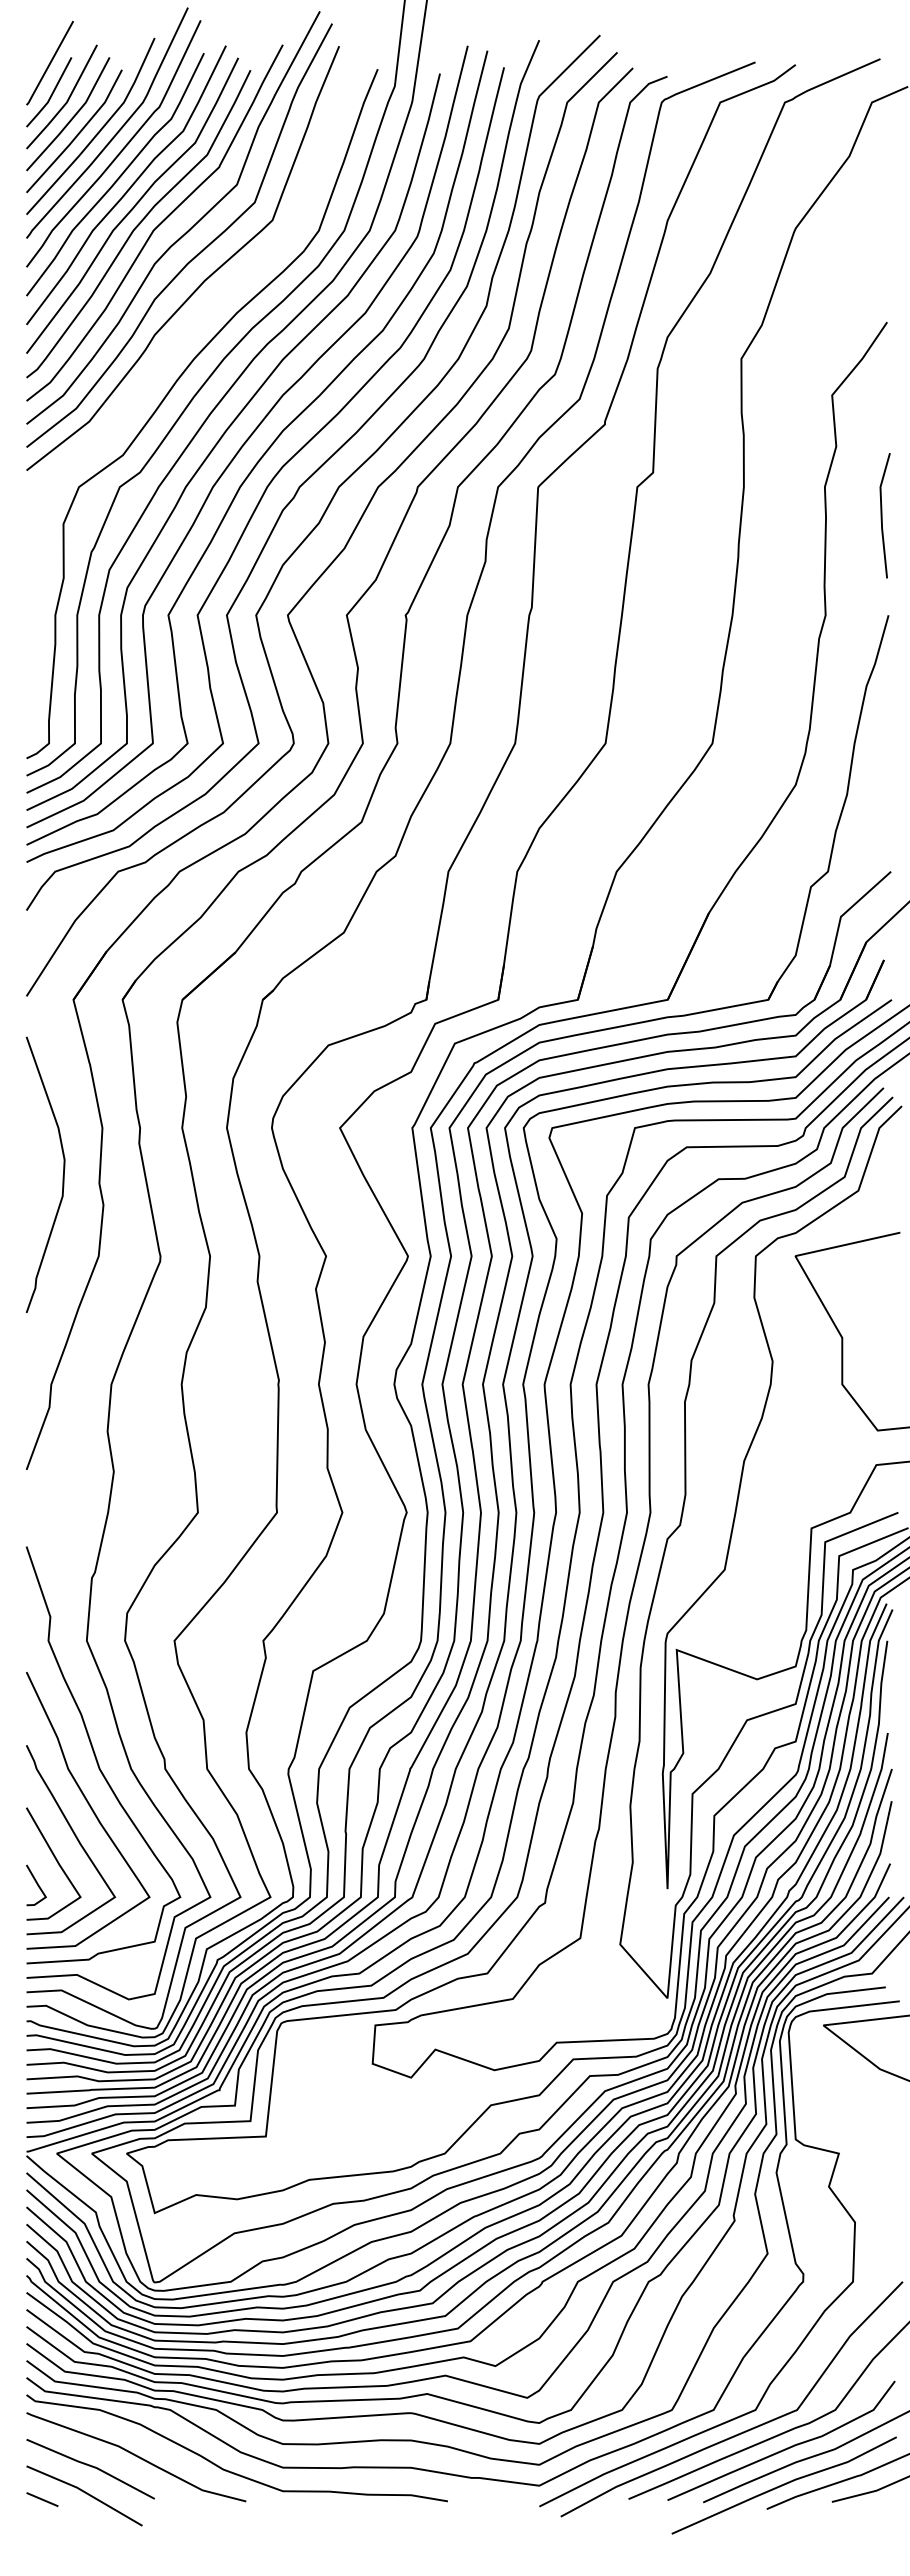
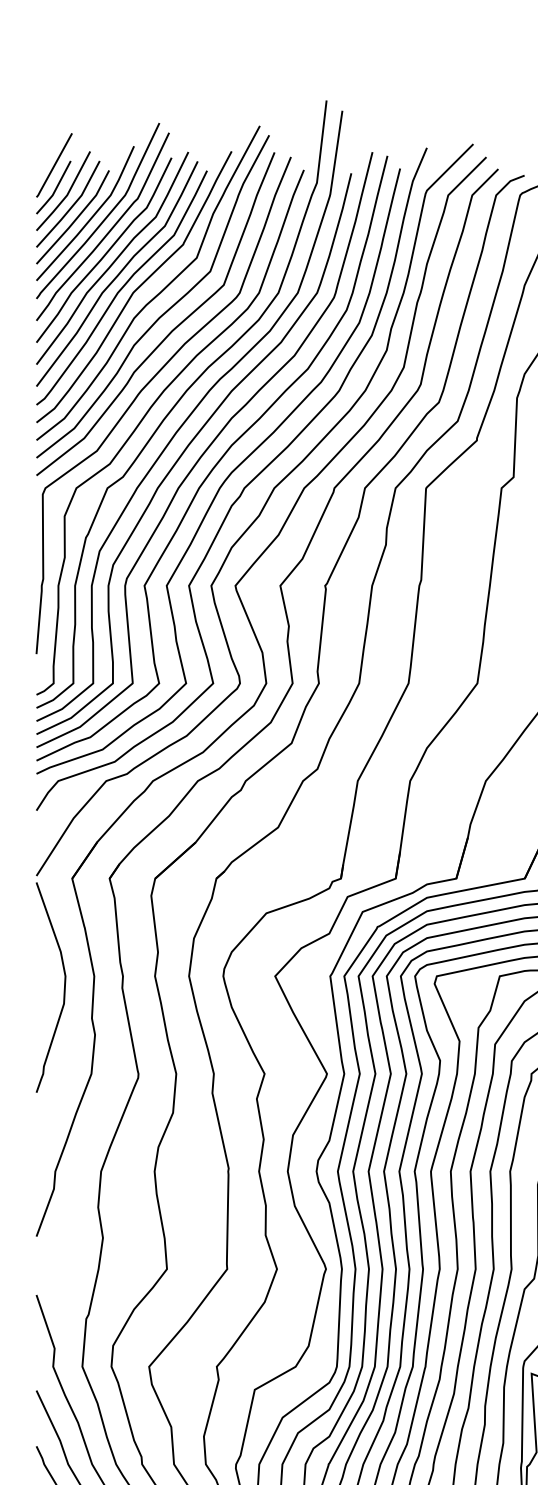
curve: (167, 357) -> (143, 389), added
curve: (62, 1175) -> (63, 988), moved

